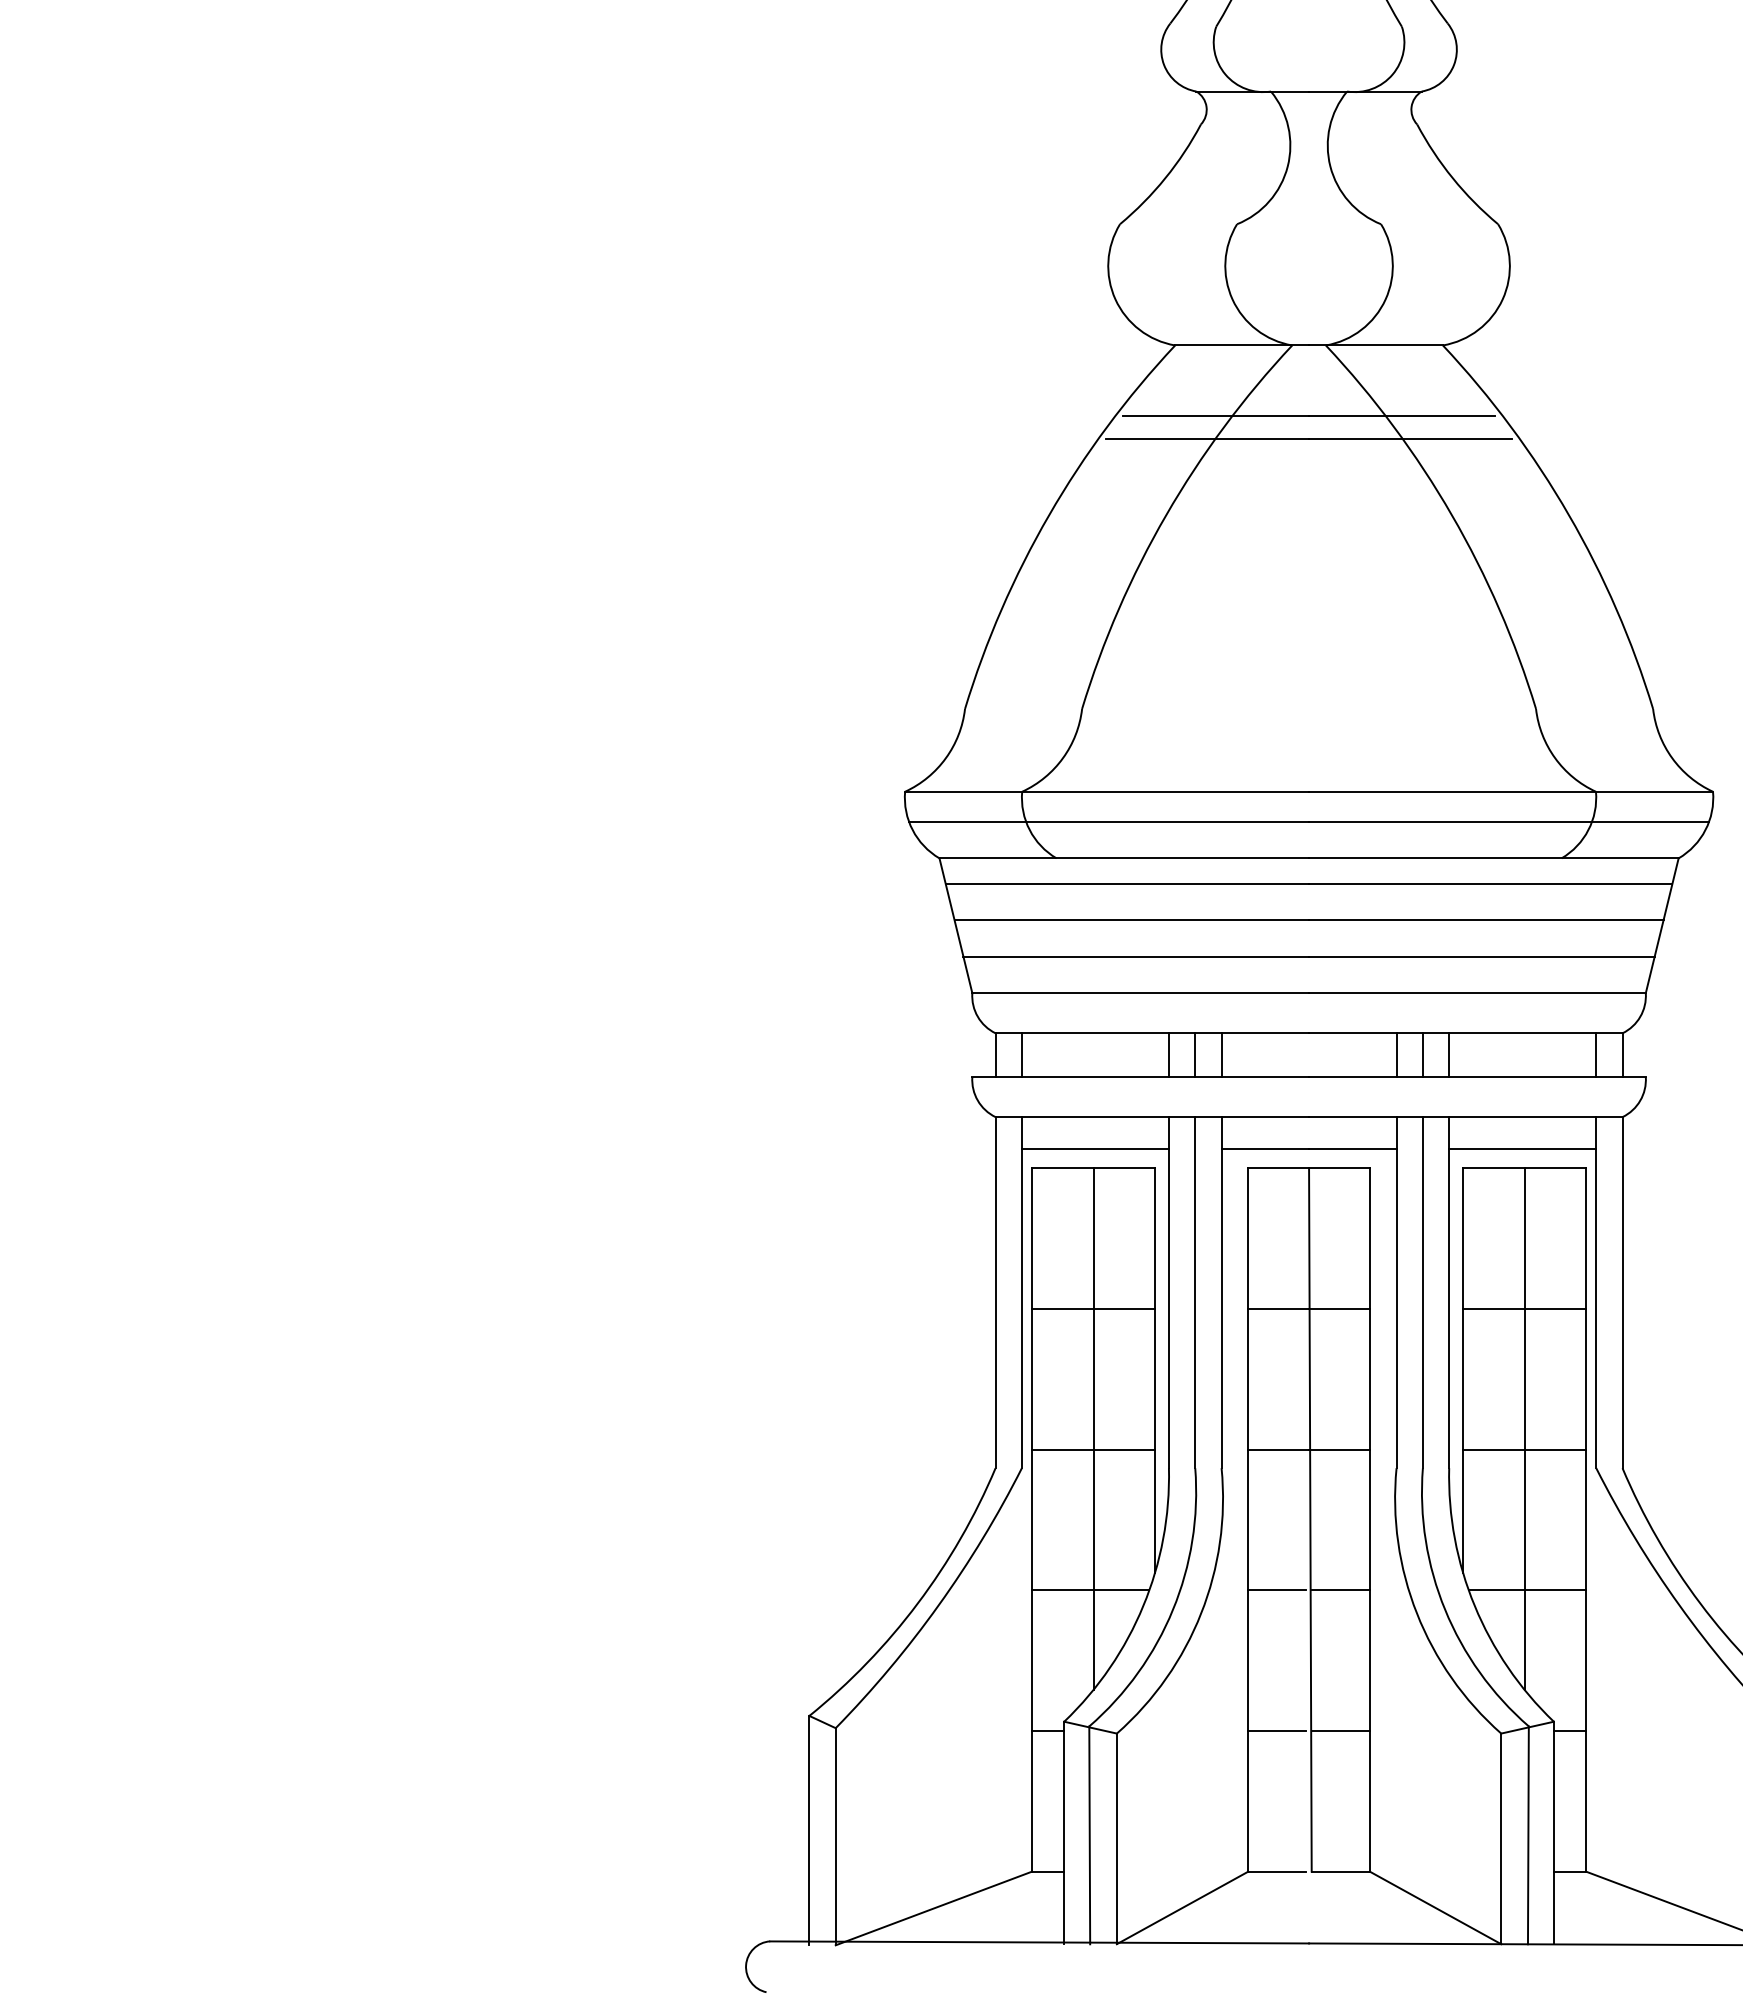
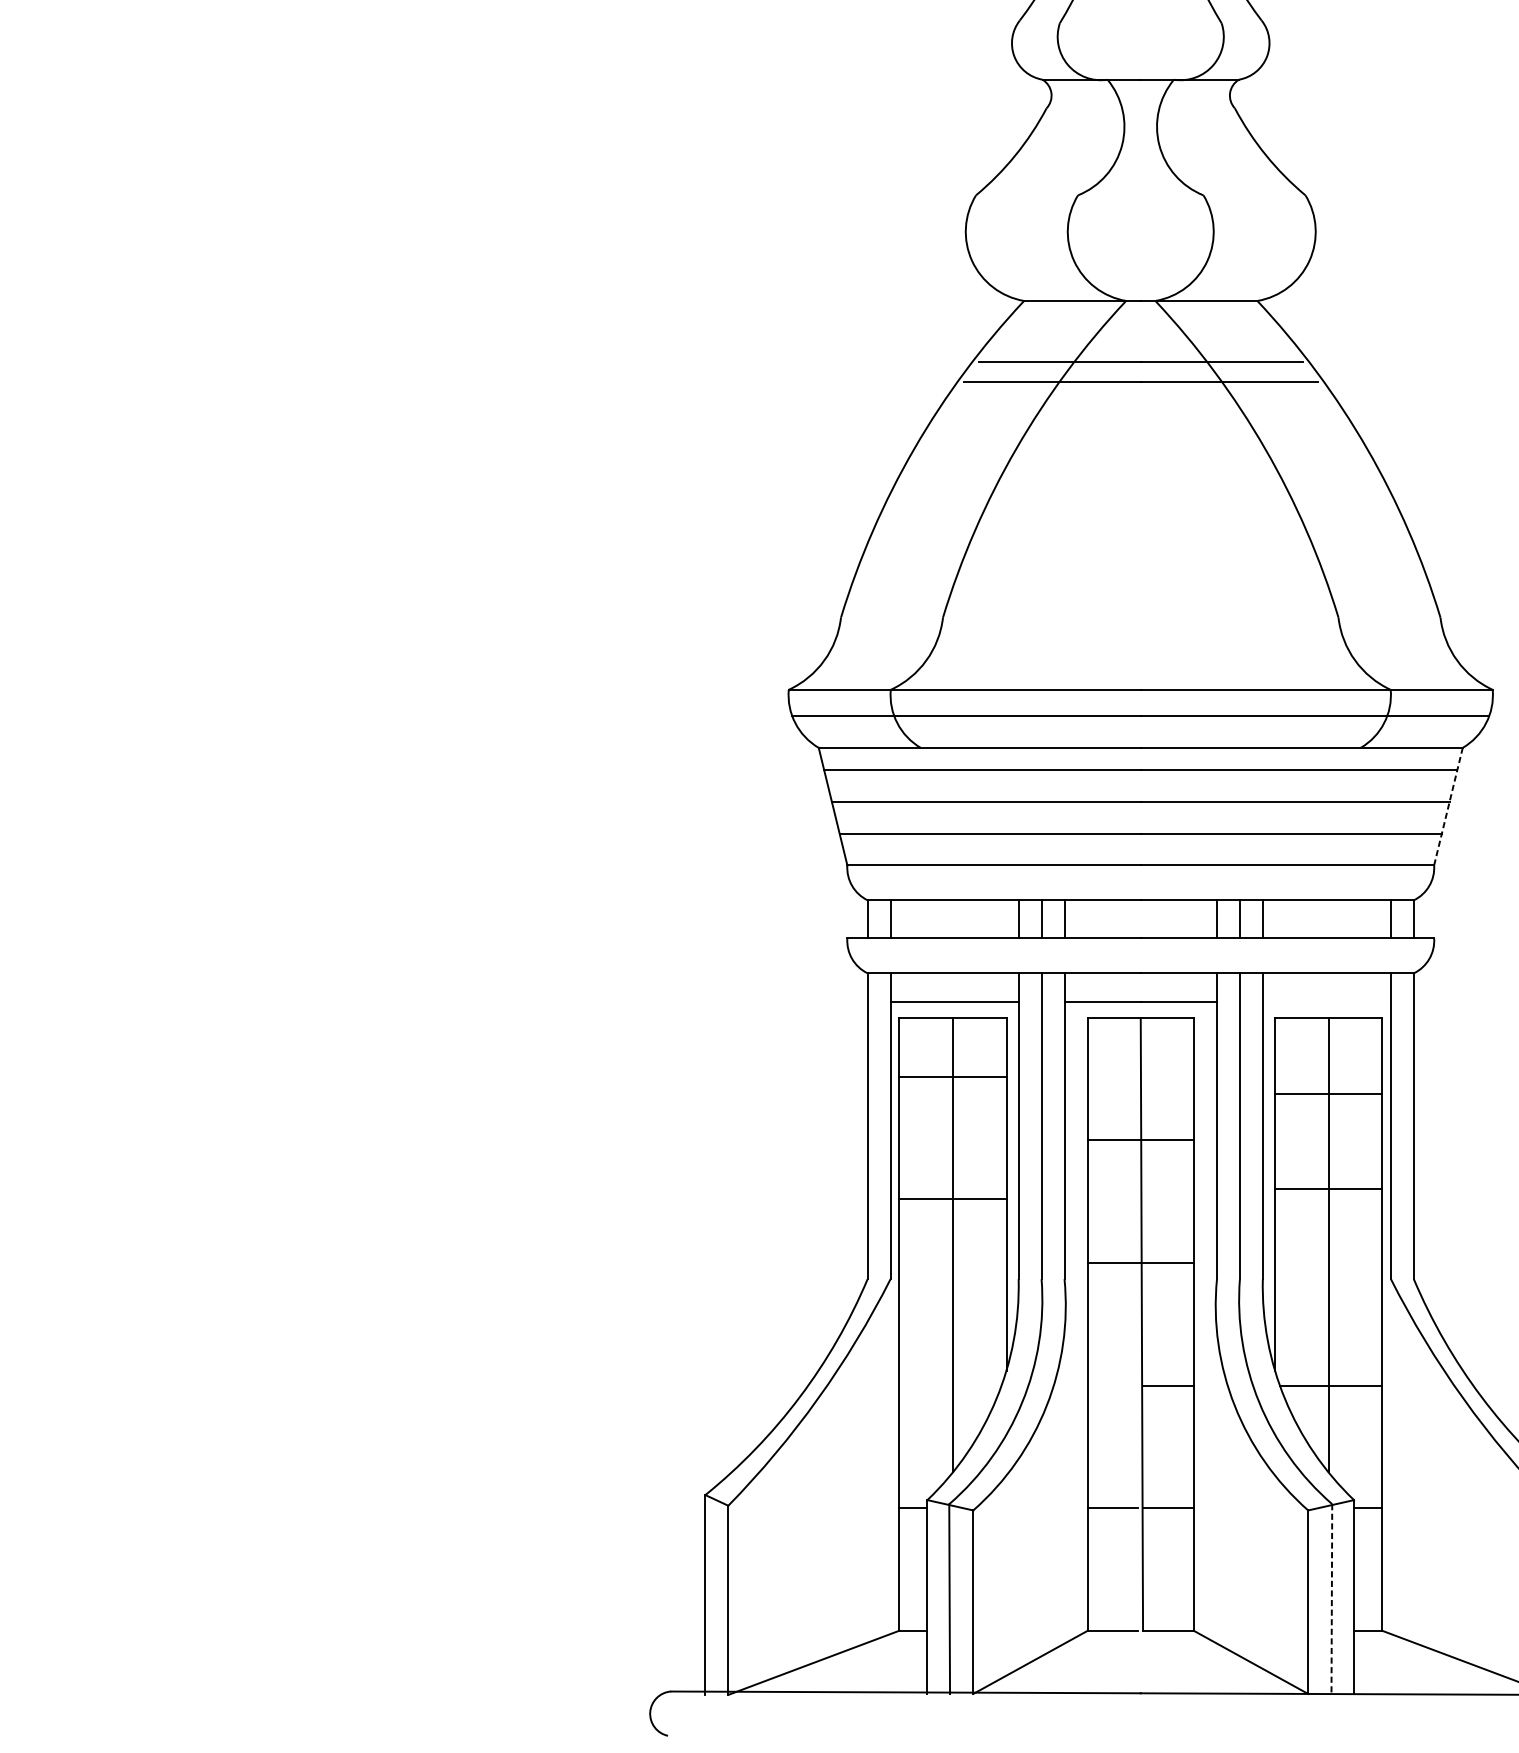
line: (1662, 925) -> (1448, 806), solid -> dashed
line: (1522, 1149) -> (1326, 1001), removed
line: (1093, 1308) -> (952, 1076), moved
line: (1524, 1308) -> (1328, 1093), moved
line: (1093, 1449) -> (952, 1198), moved
line: (1524, 1449) -> (1328, 1188), moved
line: (1090, 1590) -> (950, 1385), removed
line: (1277, 1590) -> (1113, 1385), removed
line: (1528, 1835) -> (1331, 1599), solid -> dashed

